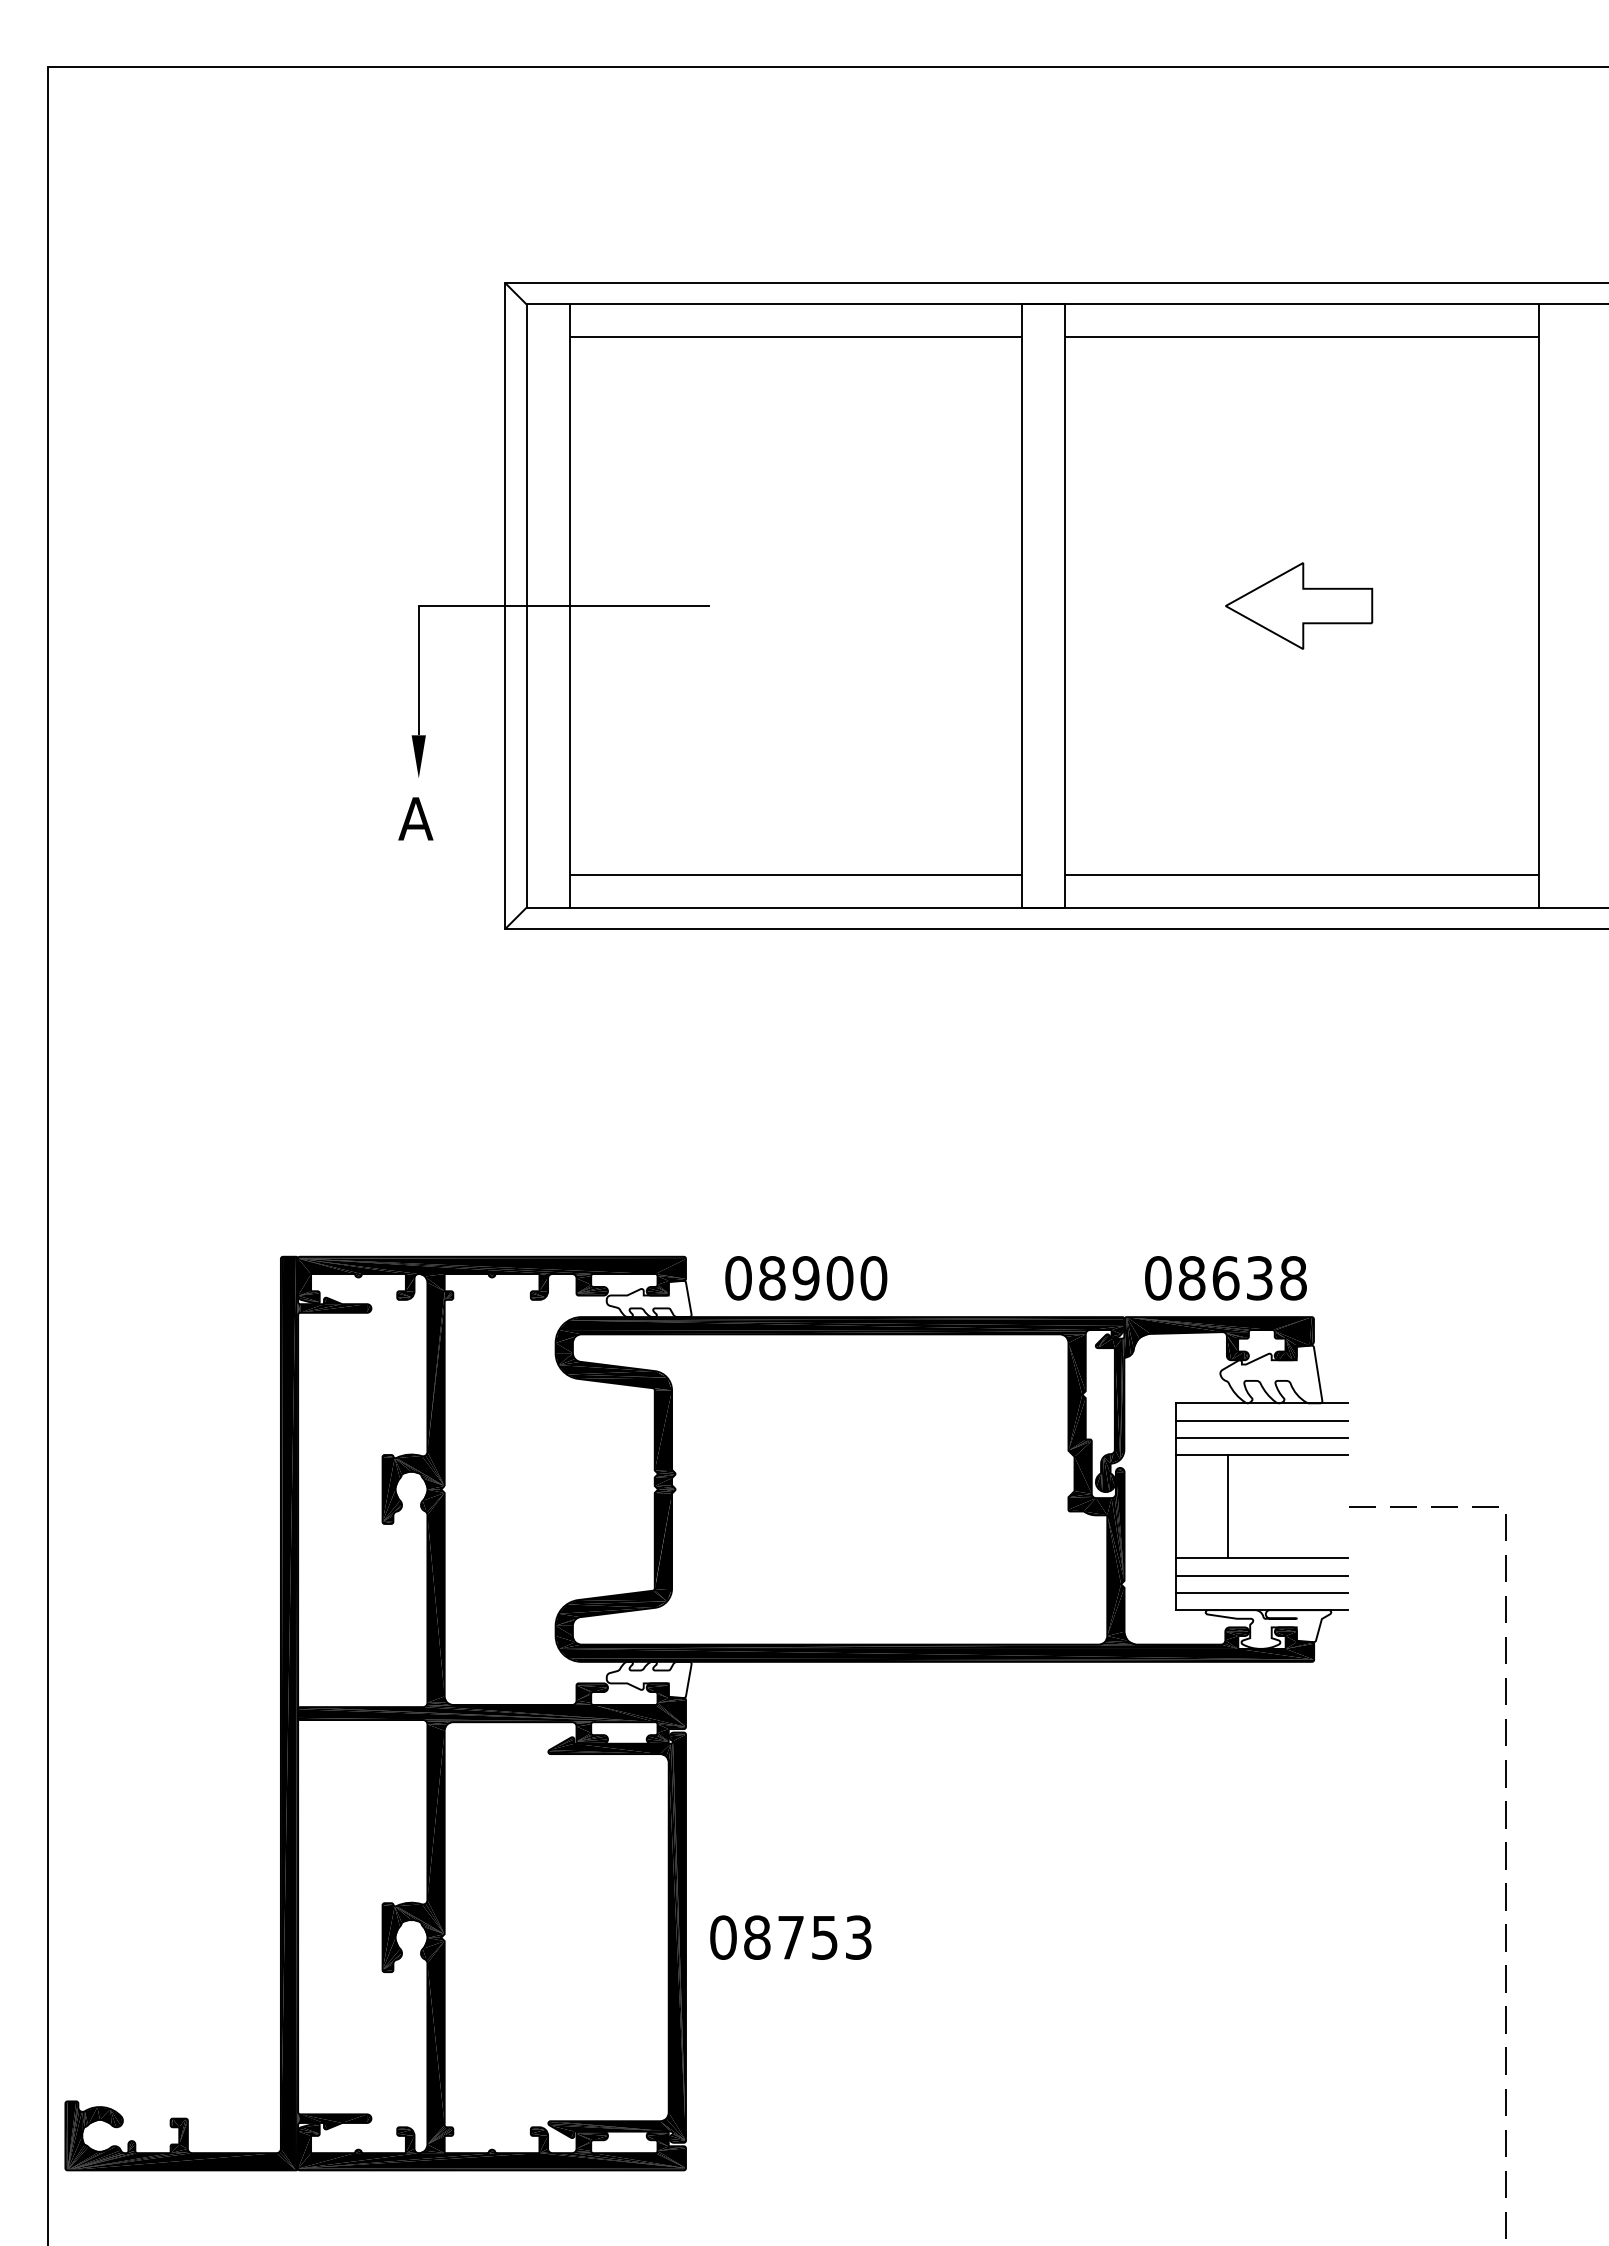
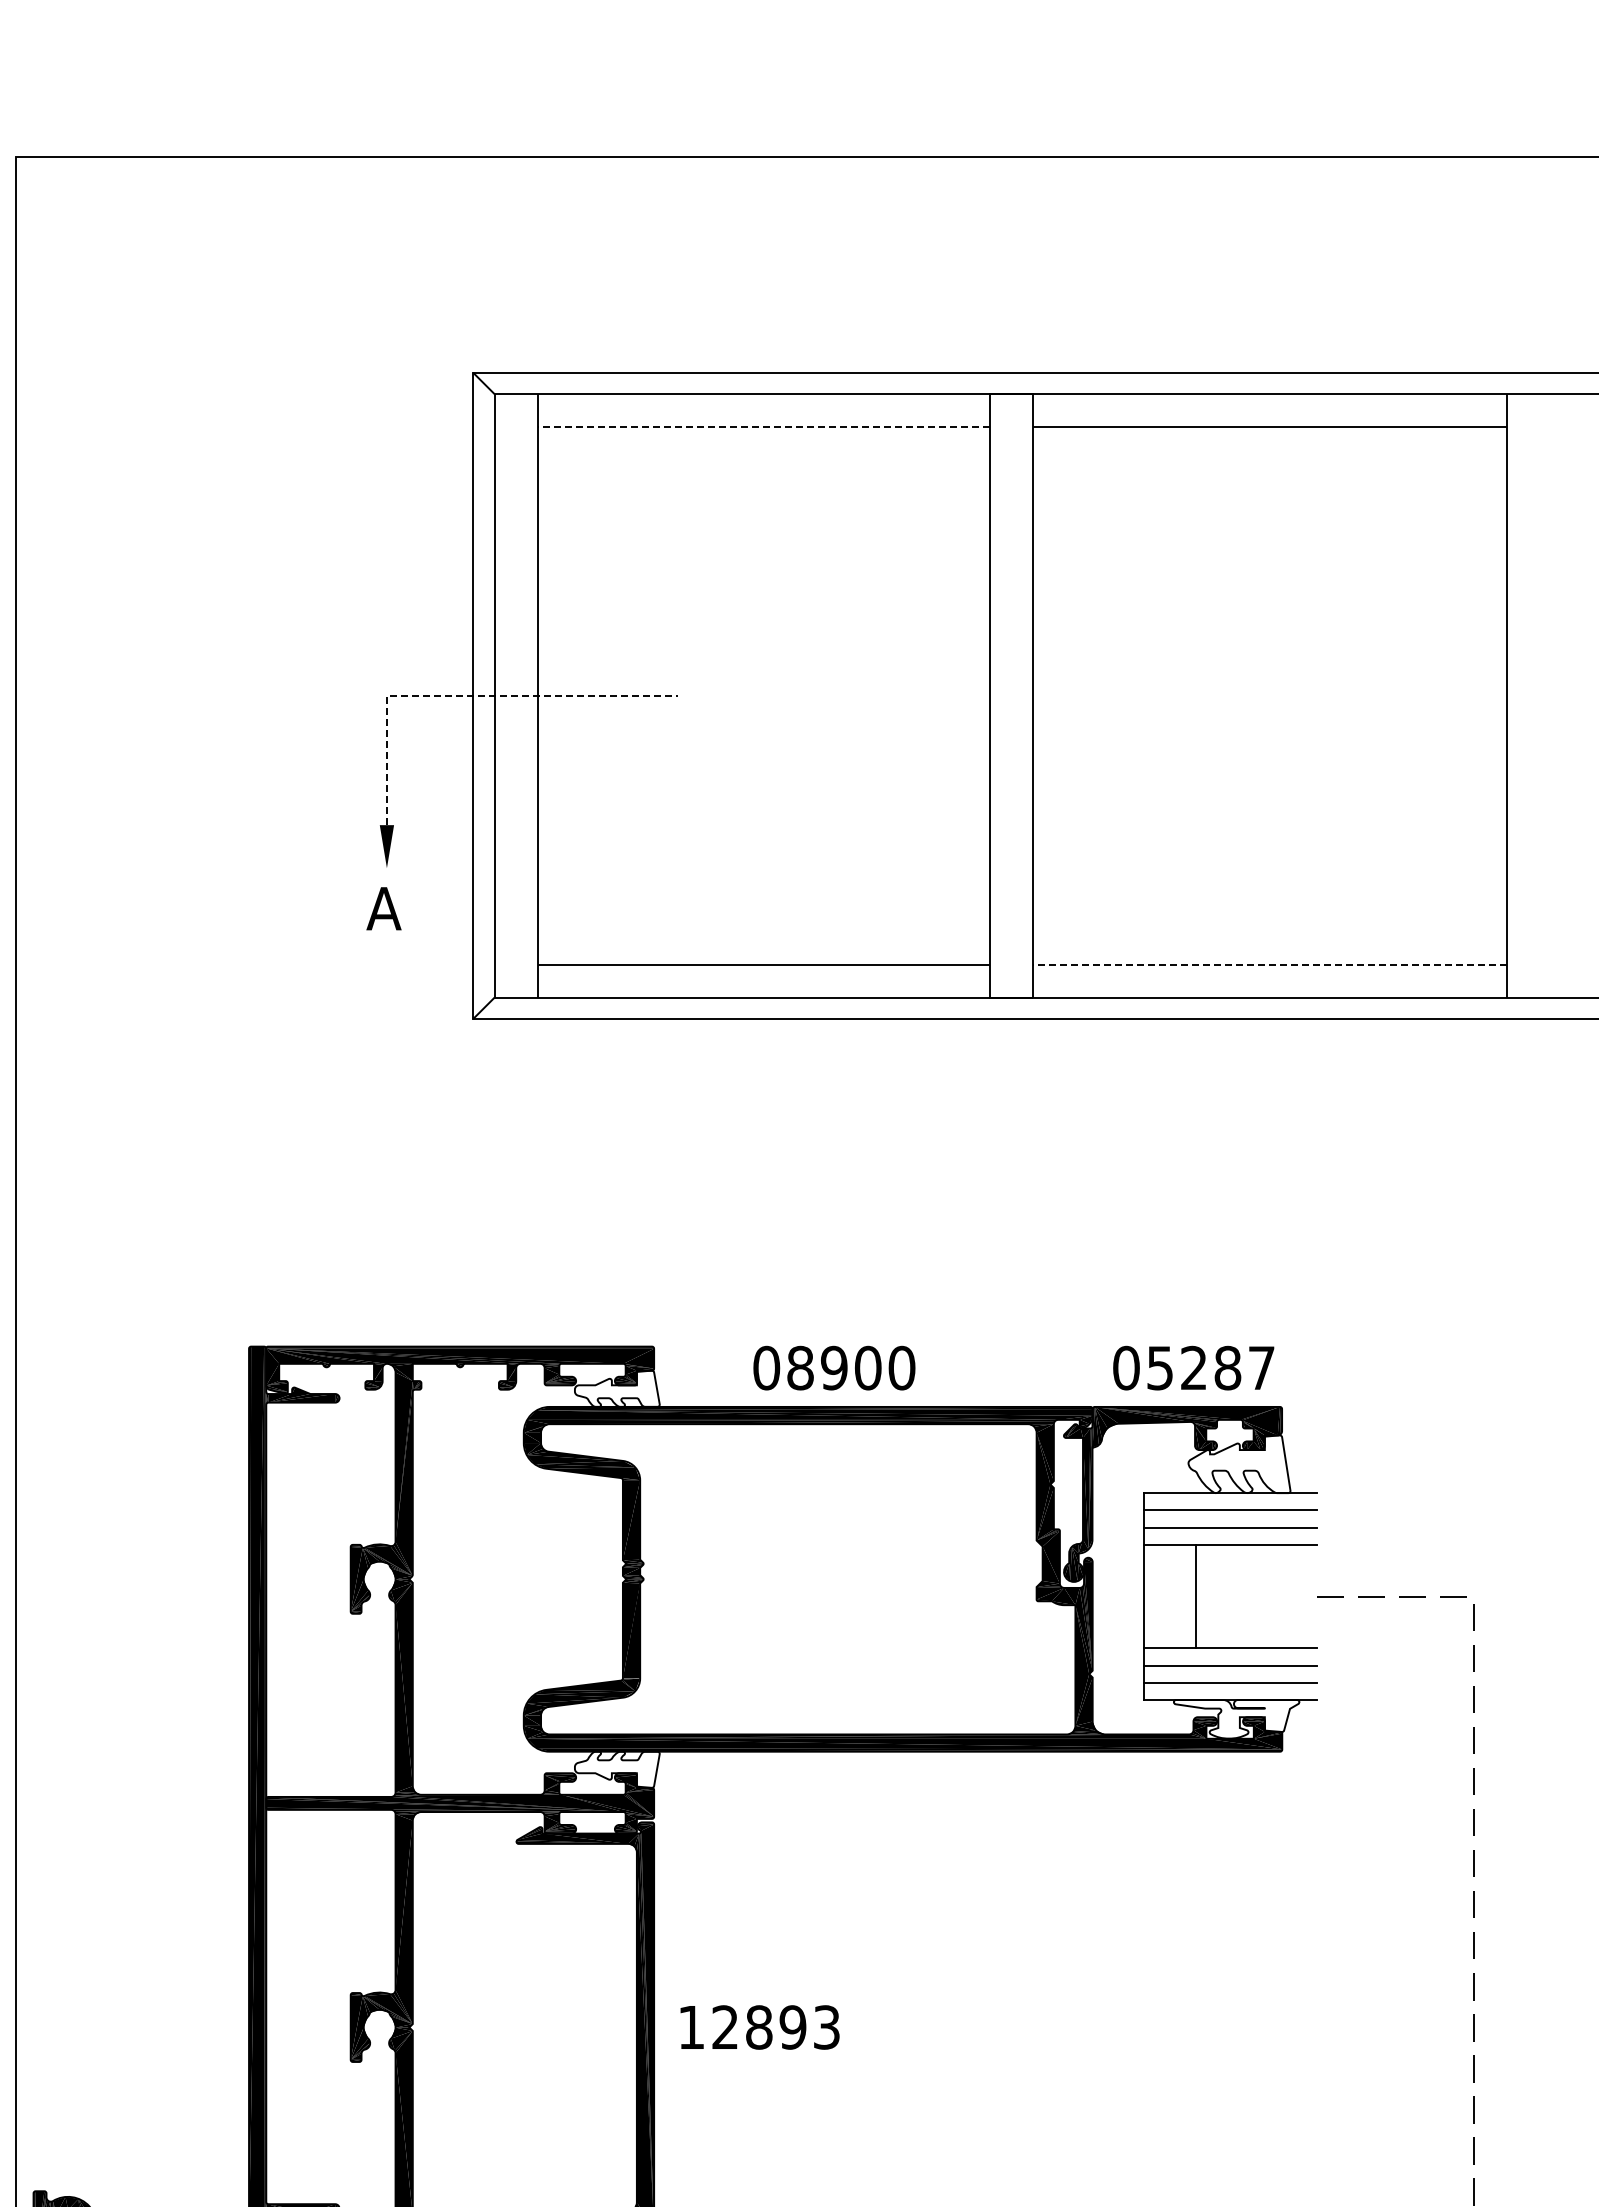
line: (795, 336) -> (763, 426), solid -> dashed
part: (1299, 605) -> (1267, 695), removed
line: (498, 606) -> (466, 696), solid -> dashed
line: (1301, 875) -> (1269, 965), solid -> dashed
text: (806, 1278) -> (834, 1368), moved
text: (1242, 1278) -> (1210, 1368), 08638 -> 05287
text: (774, 1937) -> (742, 2027), 08753 -> 12893

